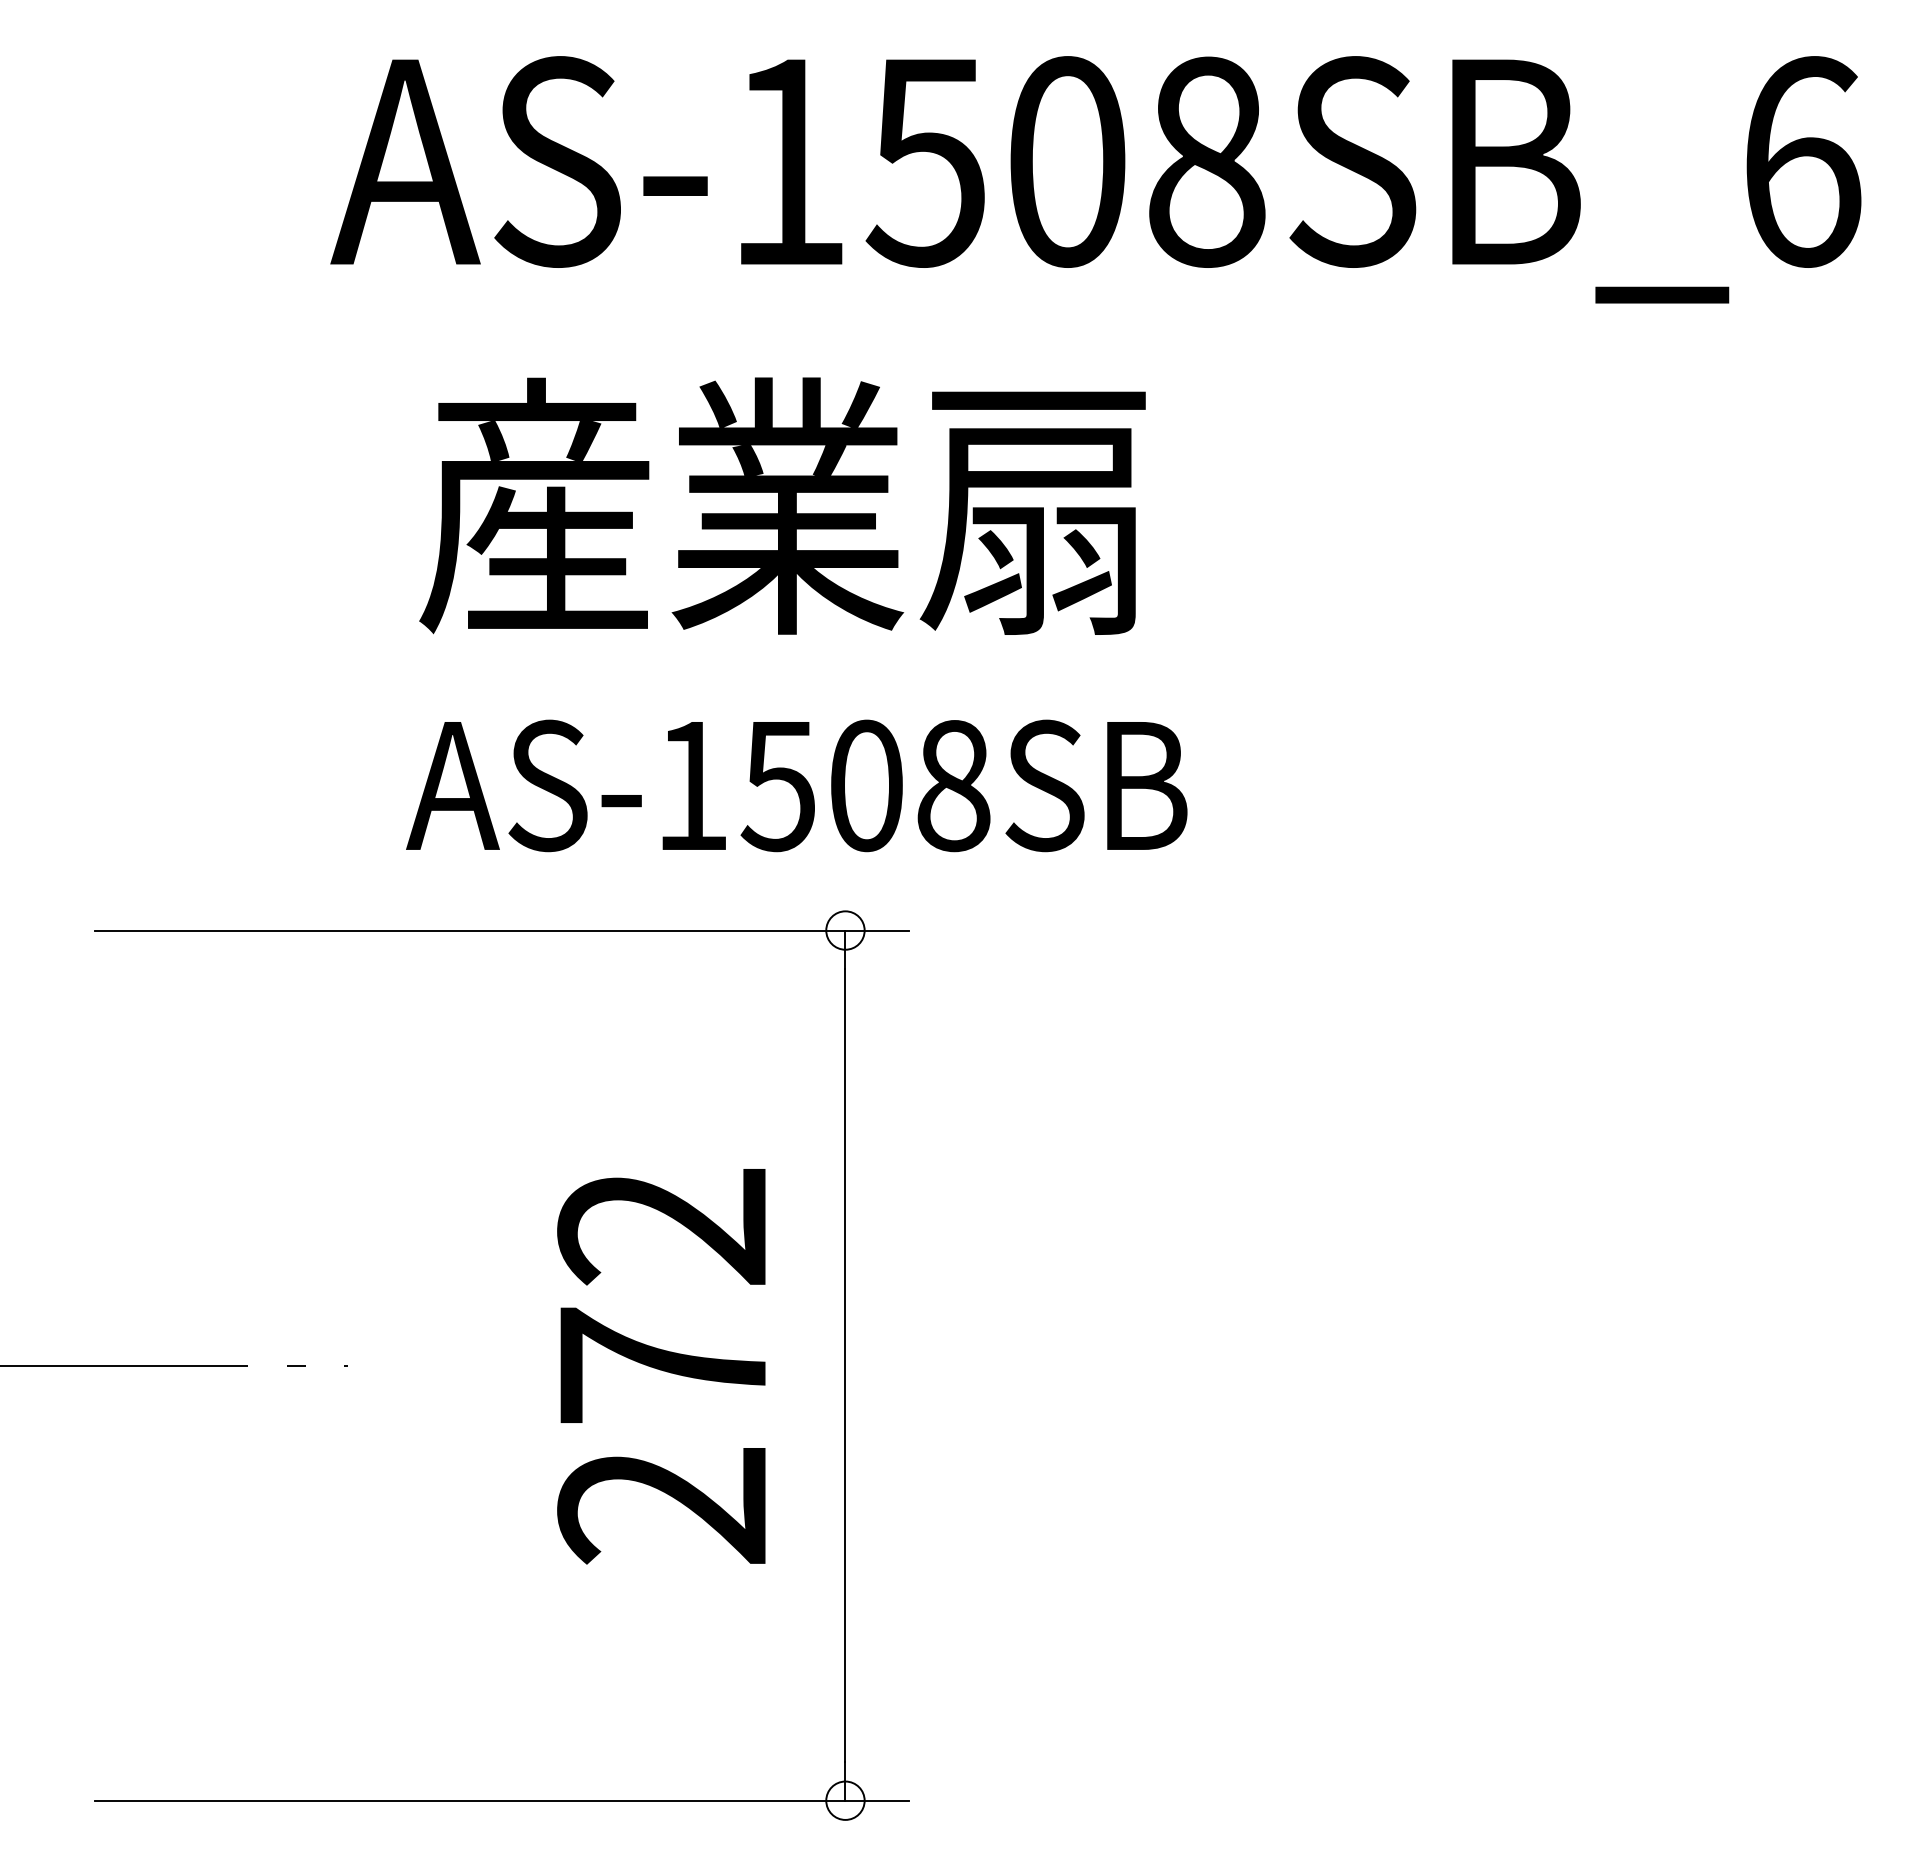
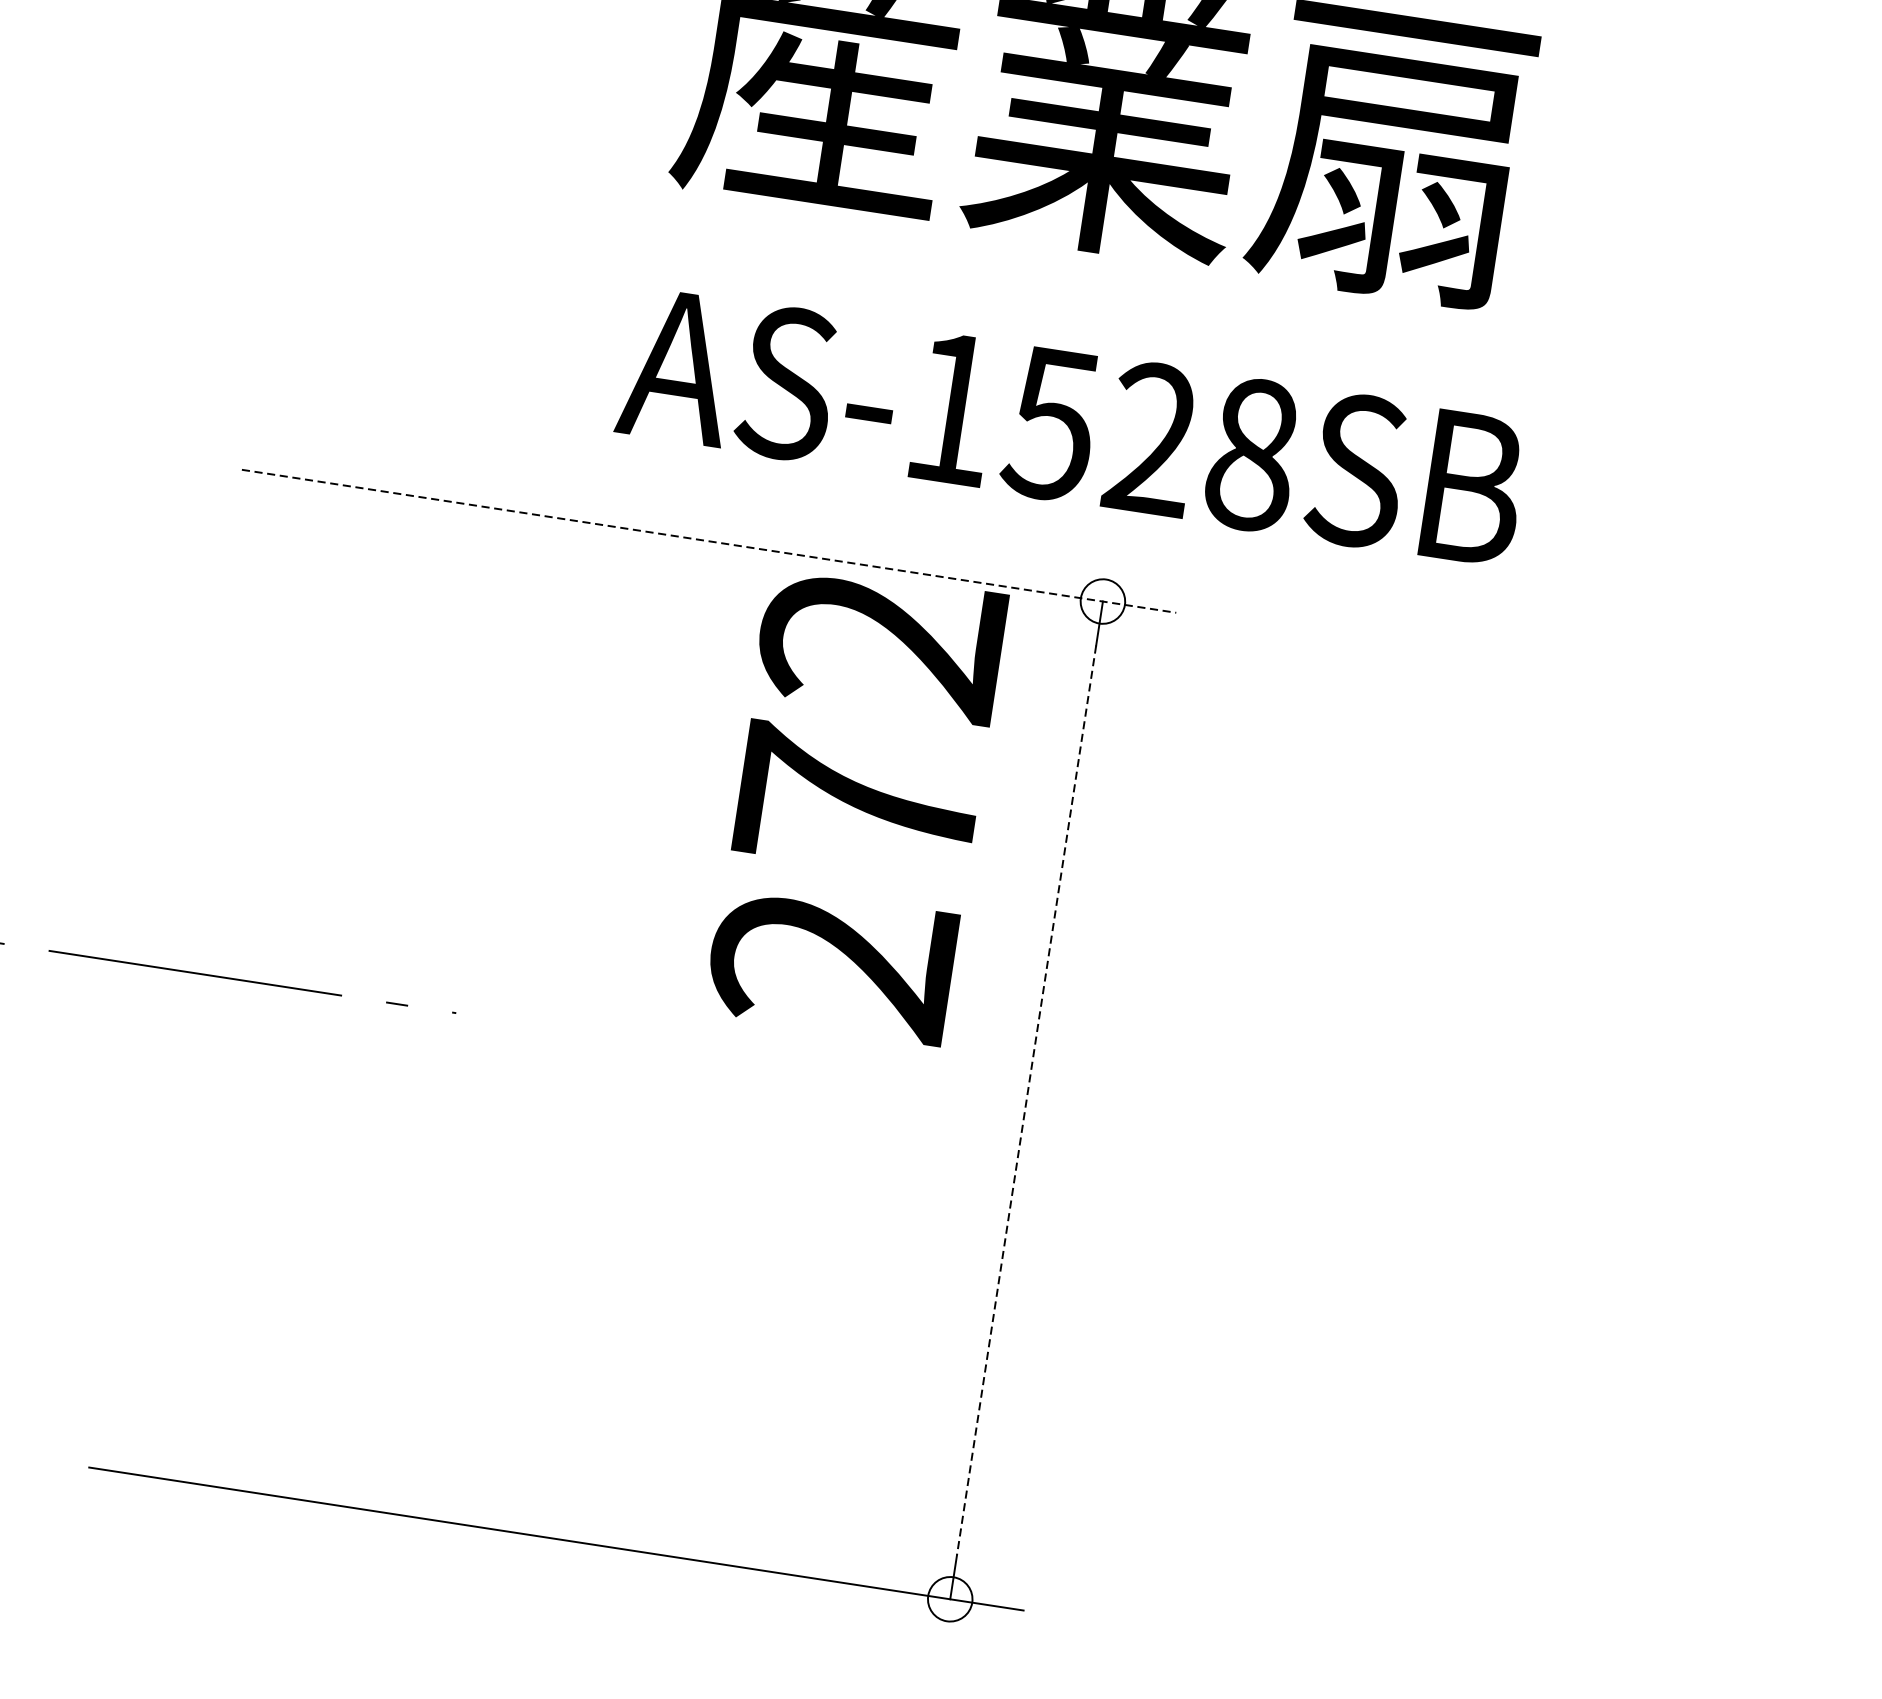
text: (865, 785) -> (1151, 438), AS-1508SB -> AS-1528SB
line: (502, 930) -> (709, 541), solid -> dashed
line: (845, 1365) -> (1026, 1100), solid -> dashed
text: (661, 1366) -> (856, 803), moved

